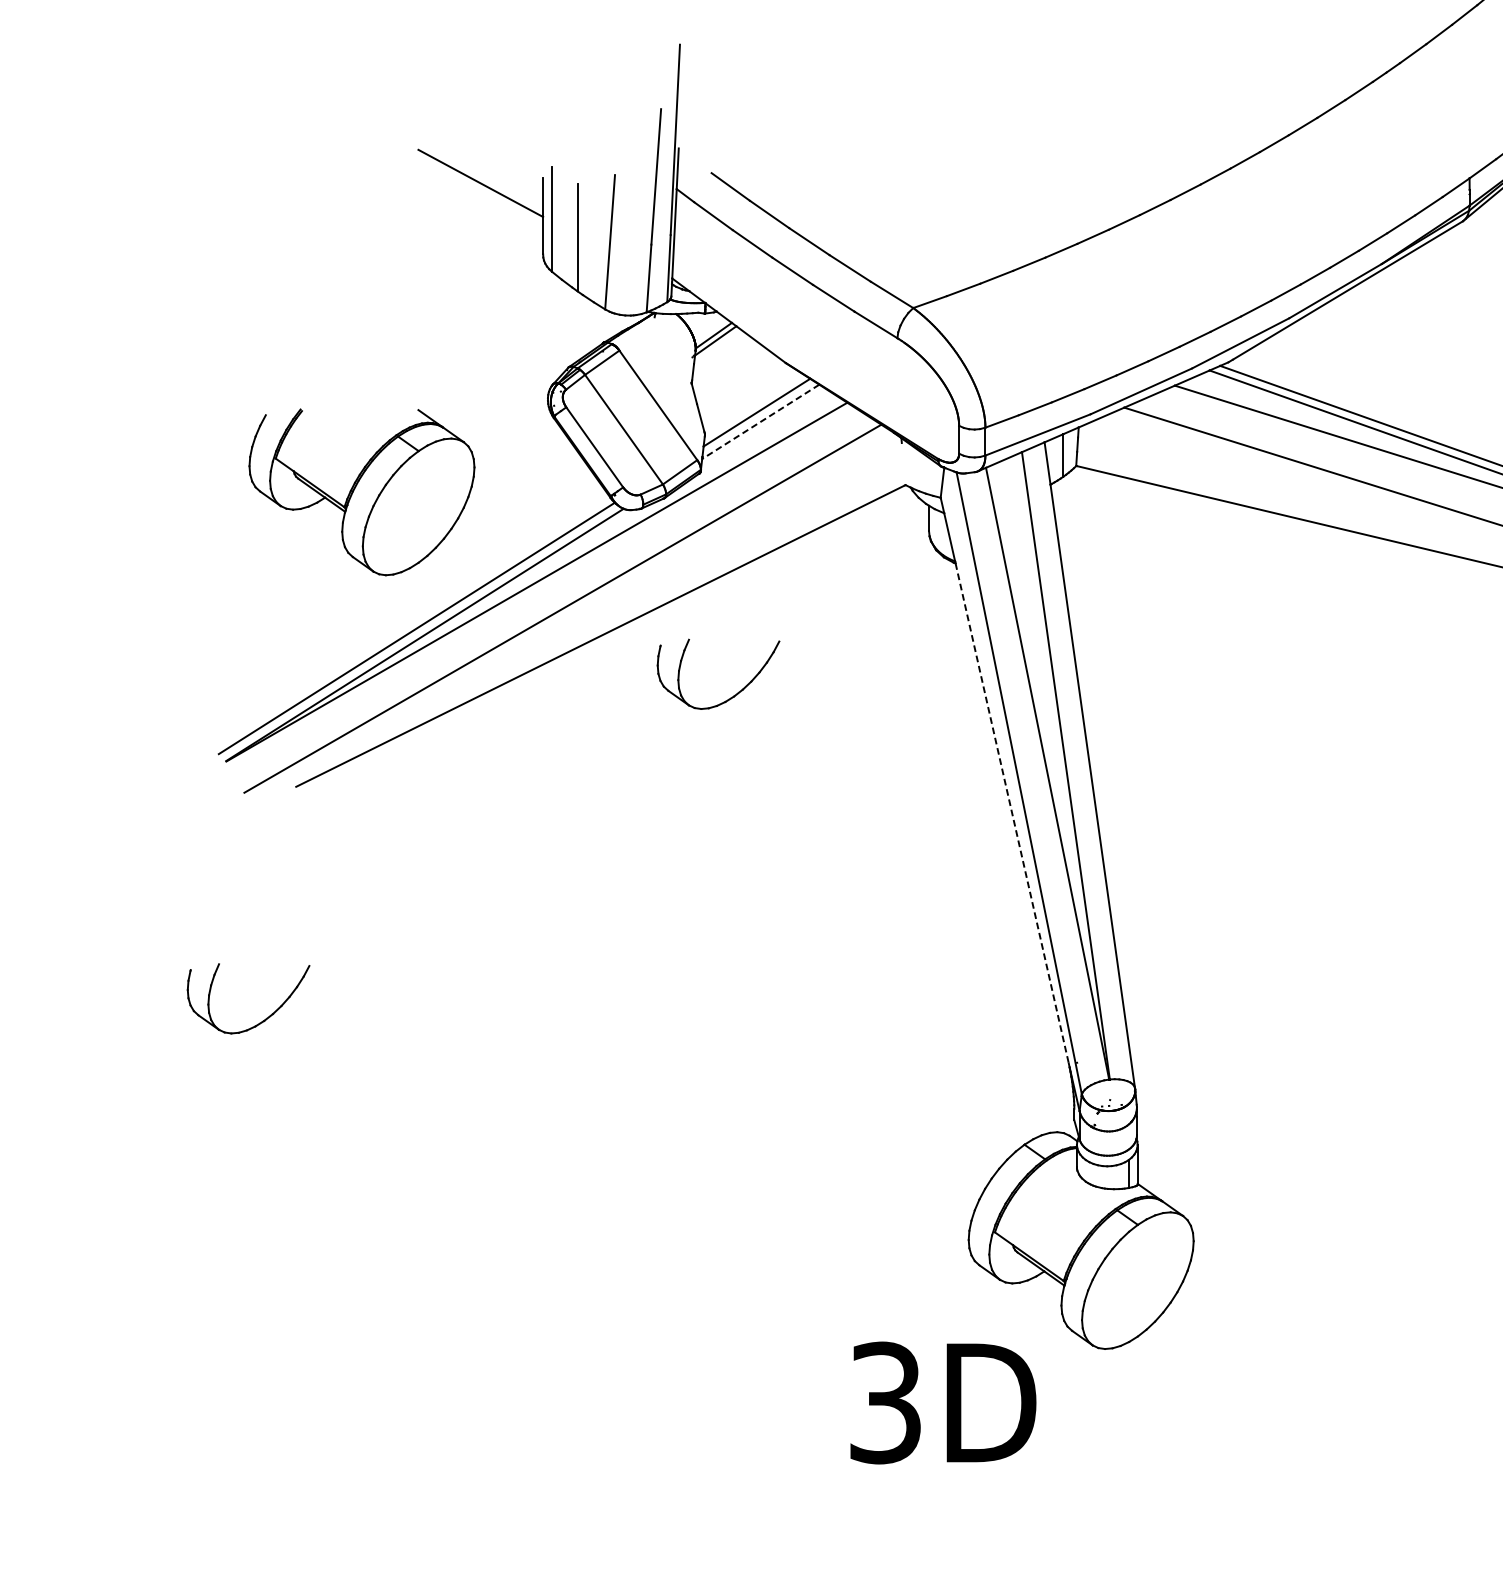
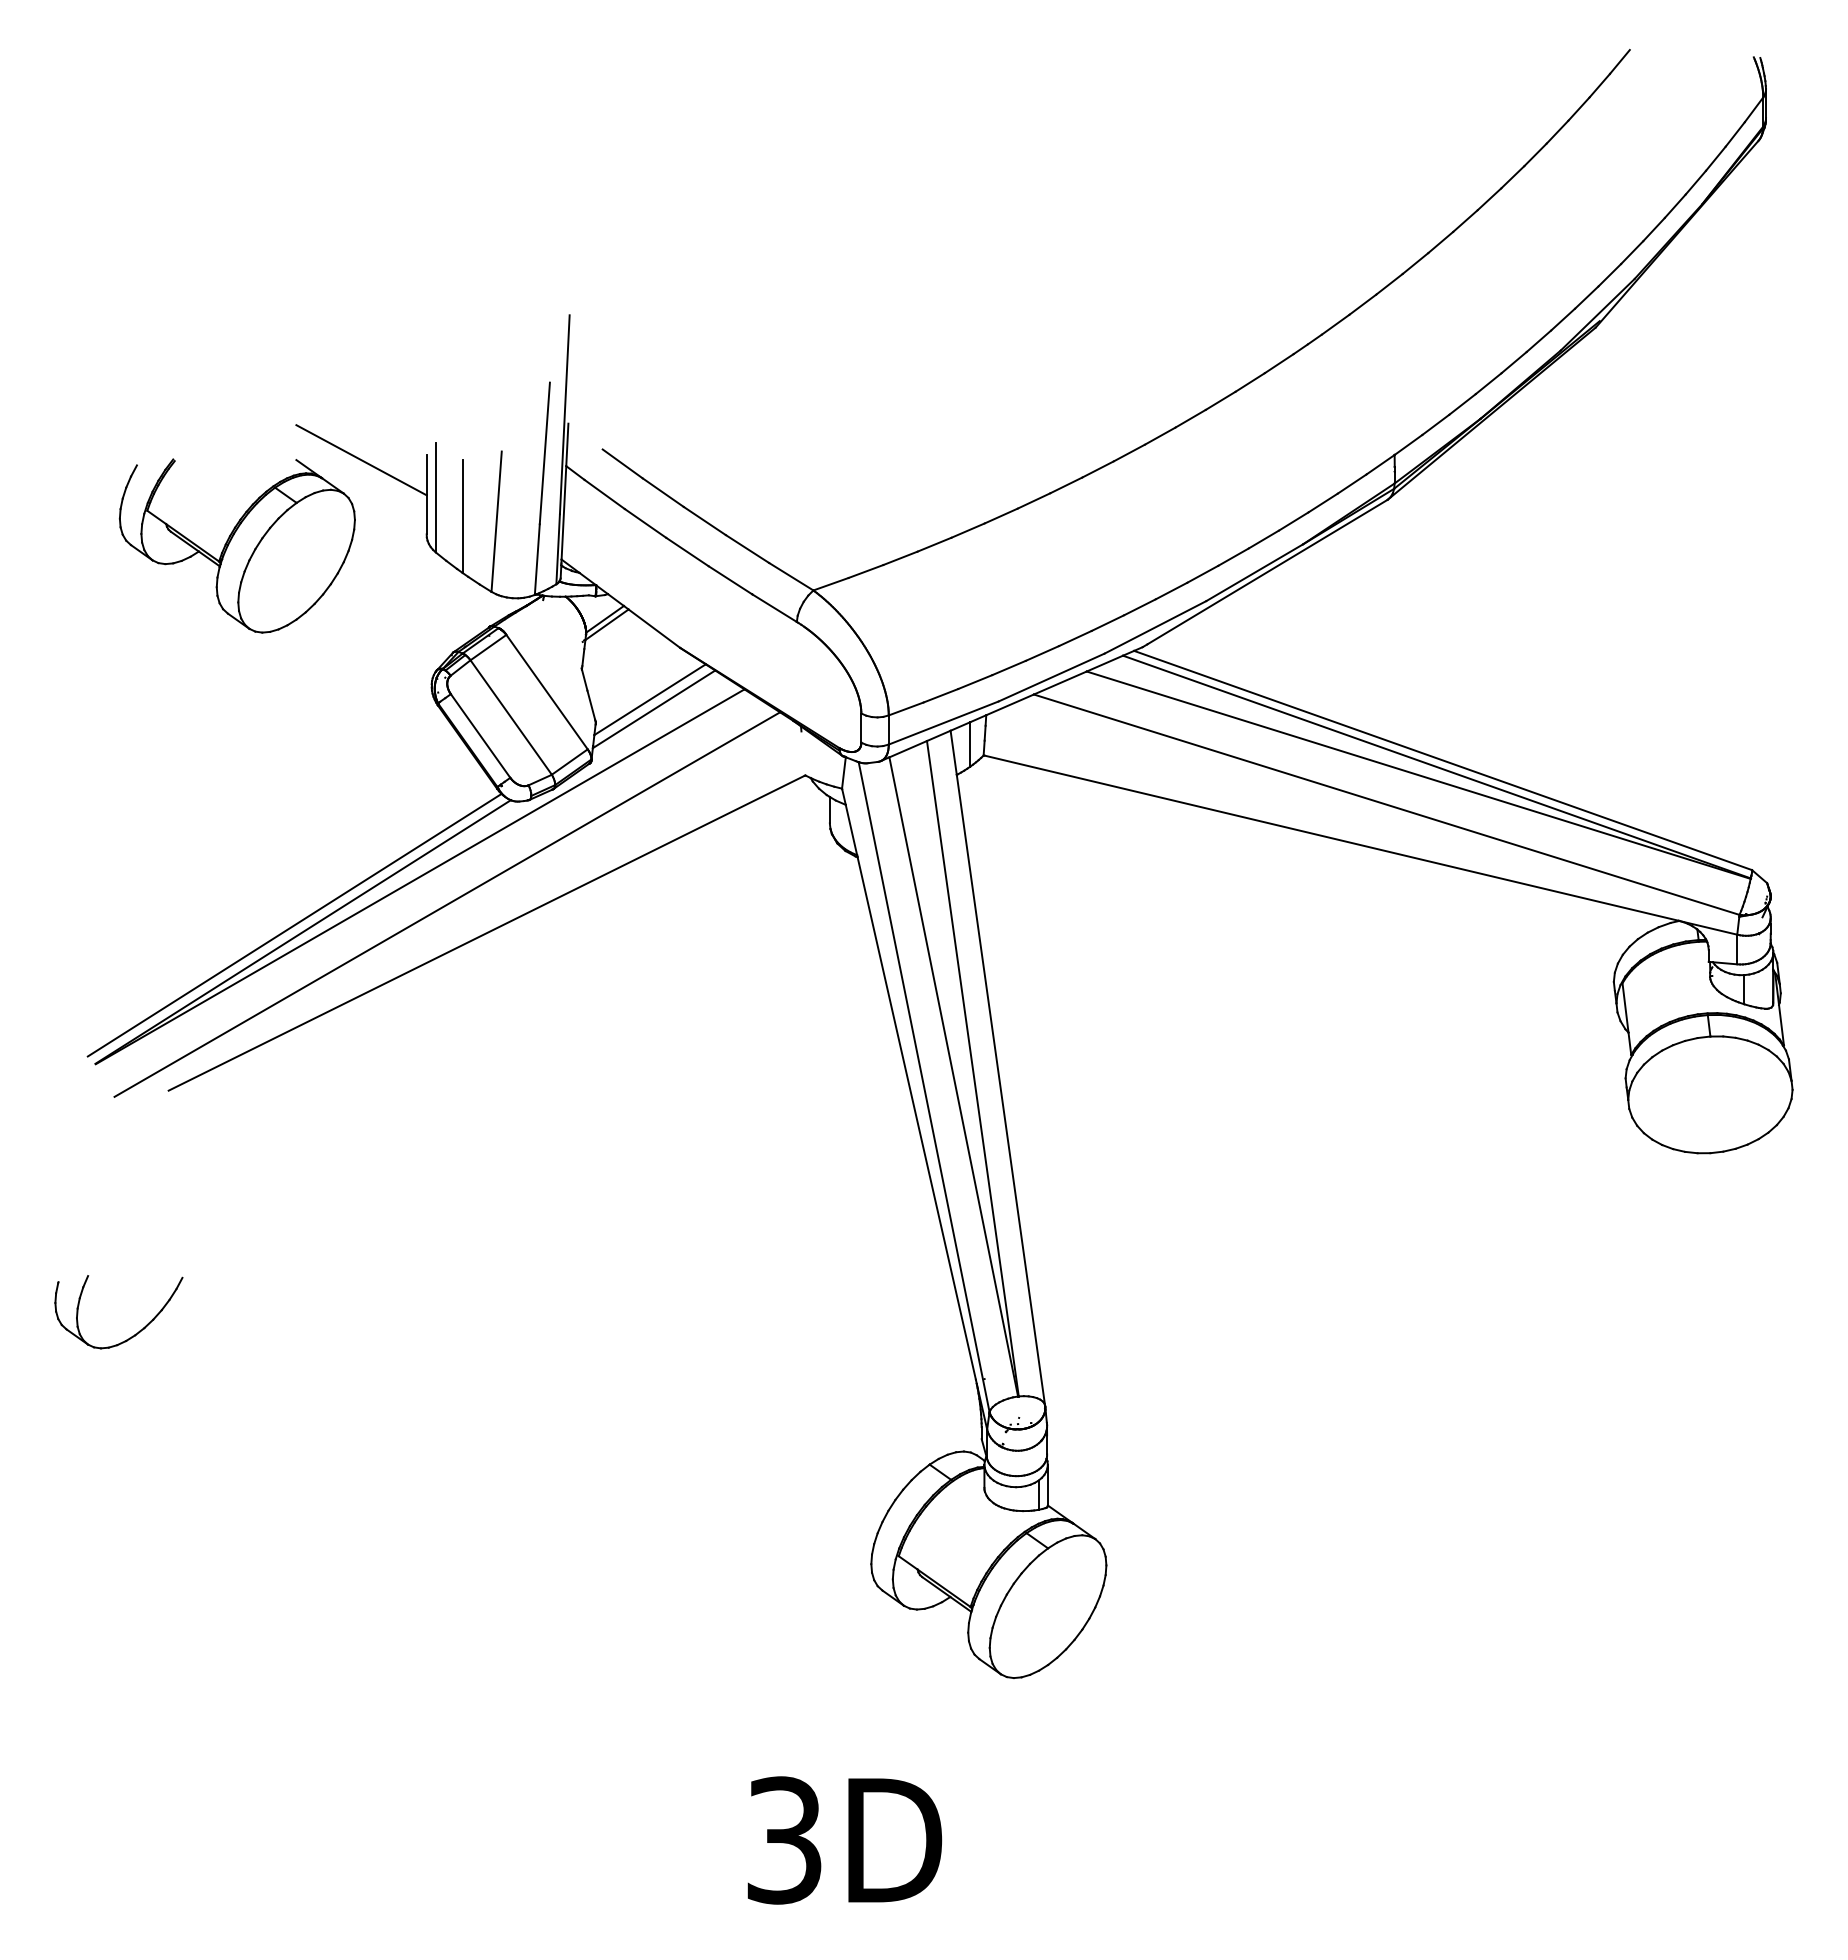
line: (760, 422) -> (653, 709), dashed -> solid
part: (361, 491) -> (236, 545), moved
part: (731, 696) -> (623, 996), removed
line: (1011, 813) -> (916, 1118), dashed -> solid
text: (943, 1403) -> (844, 1840), moved

